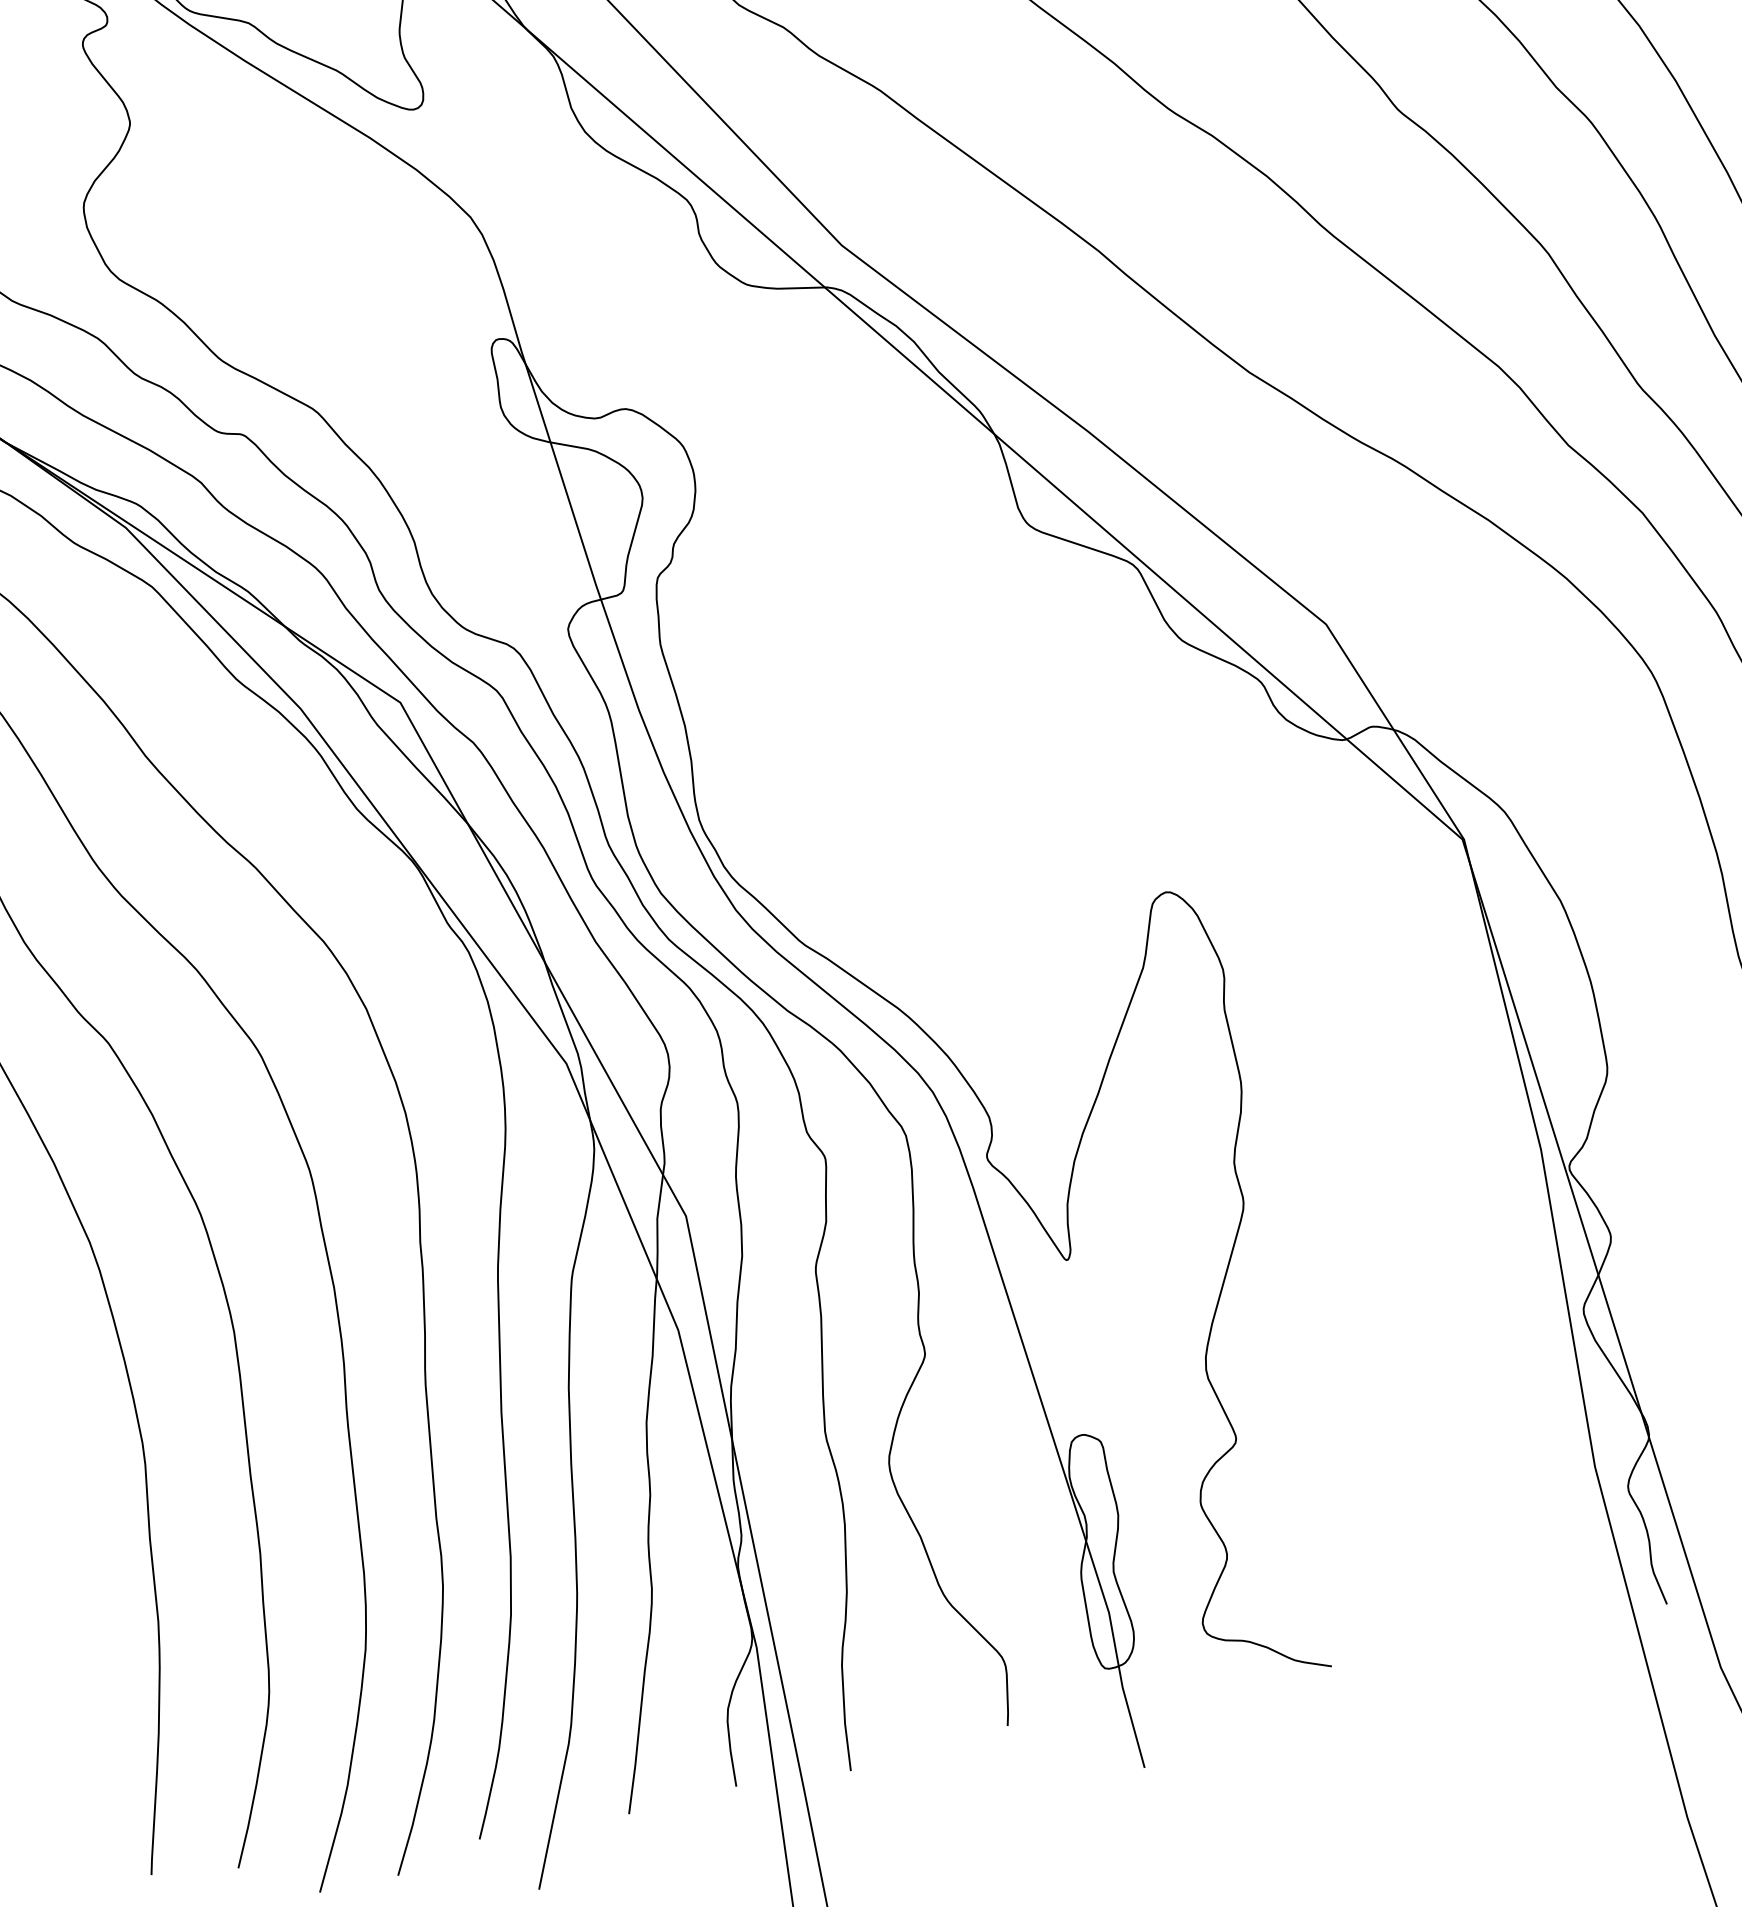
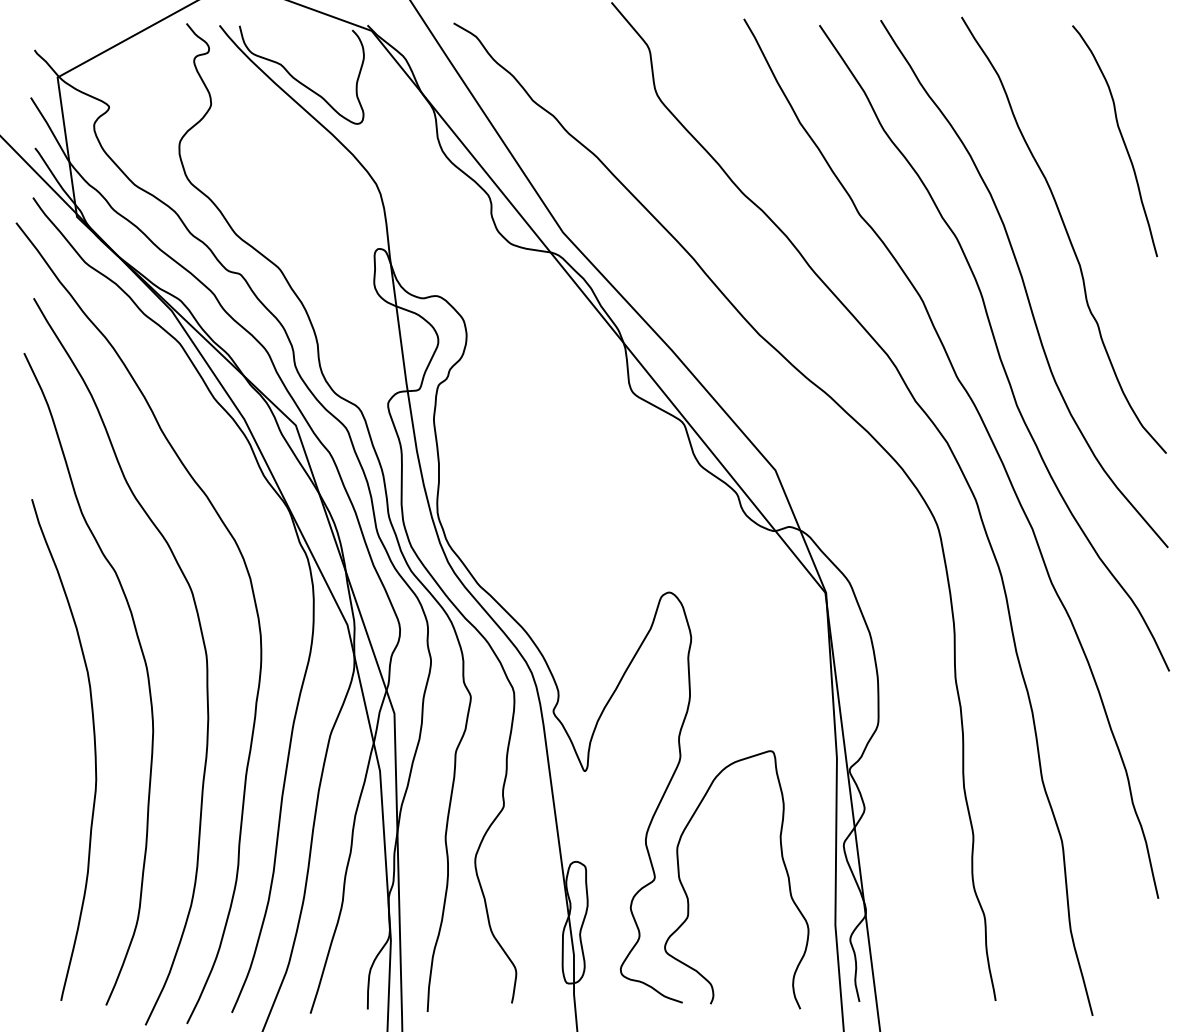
curve: (1475, 1369) -> (783, 864), added

